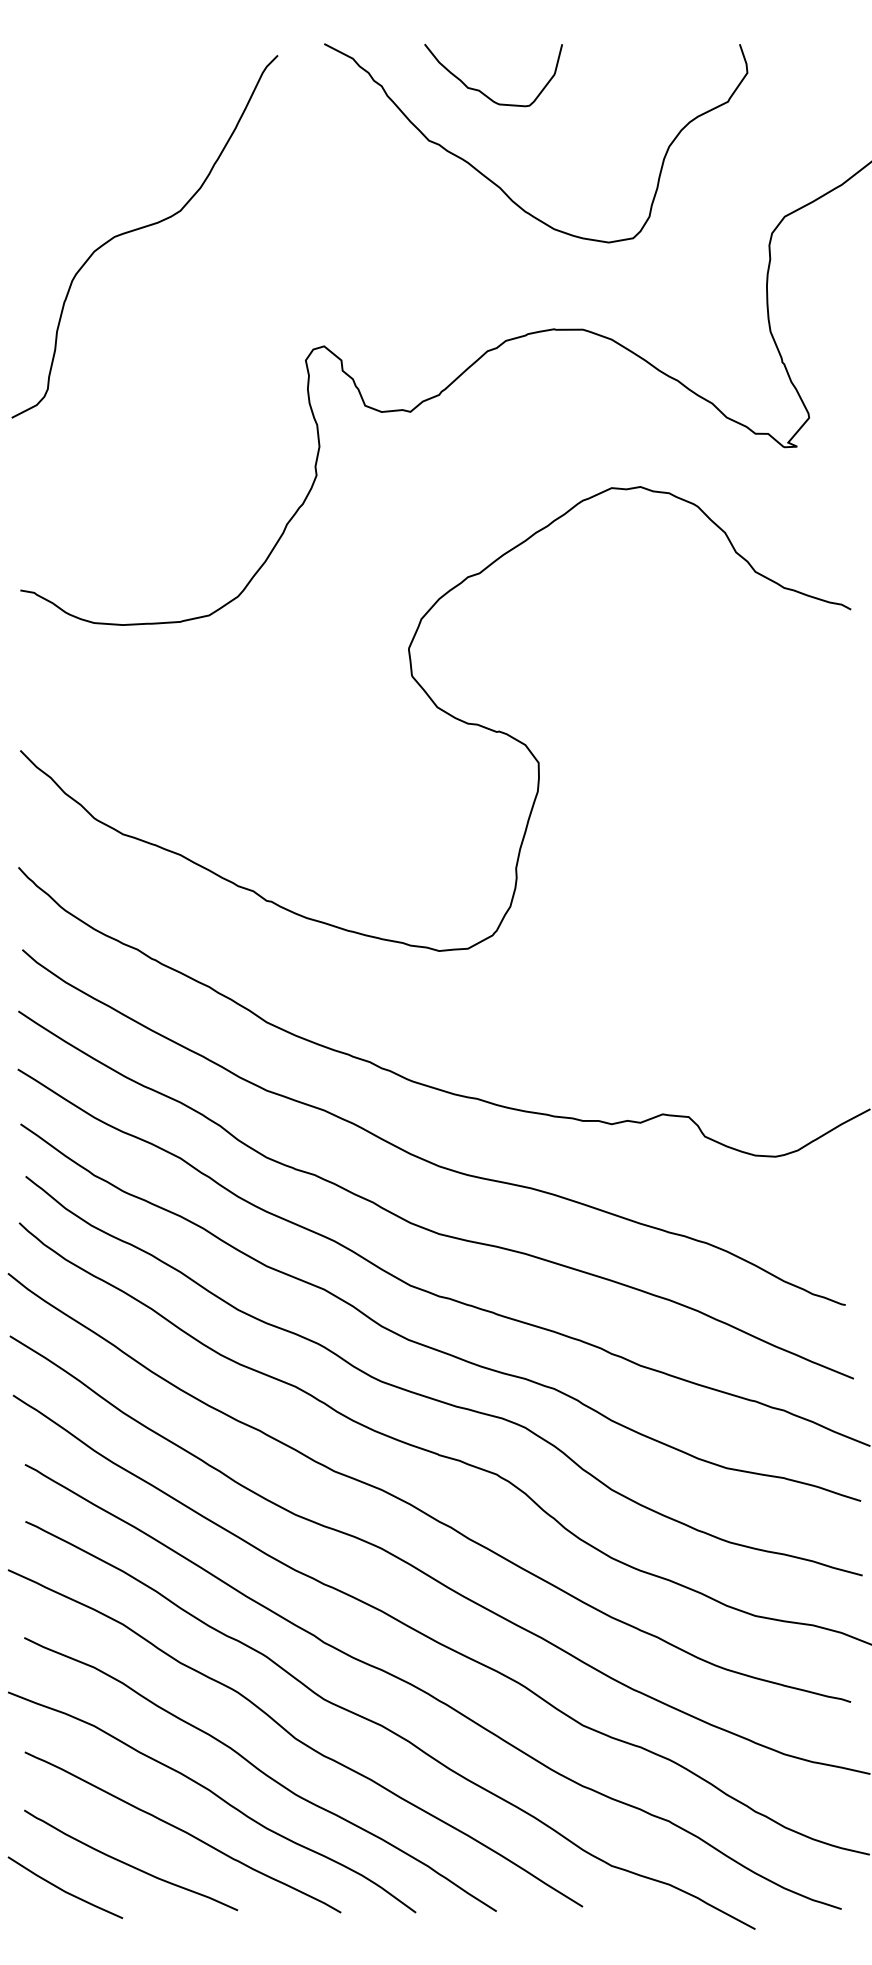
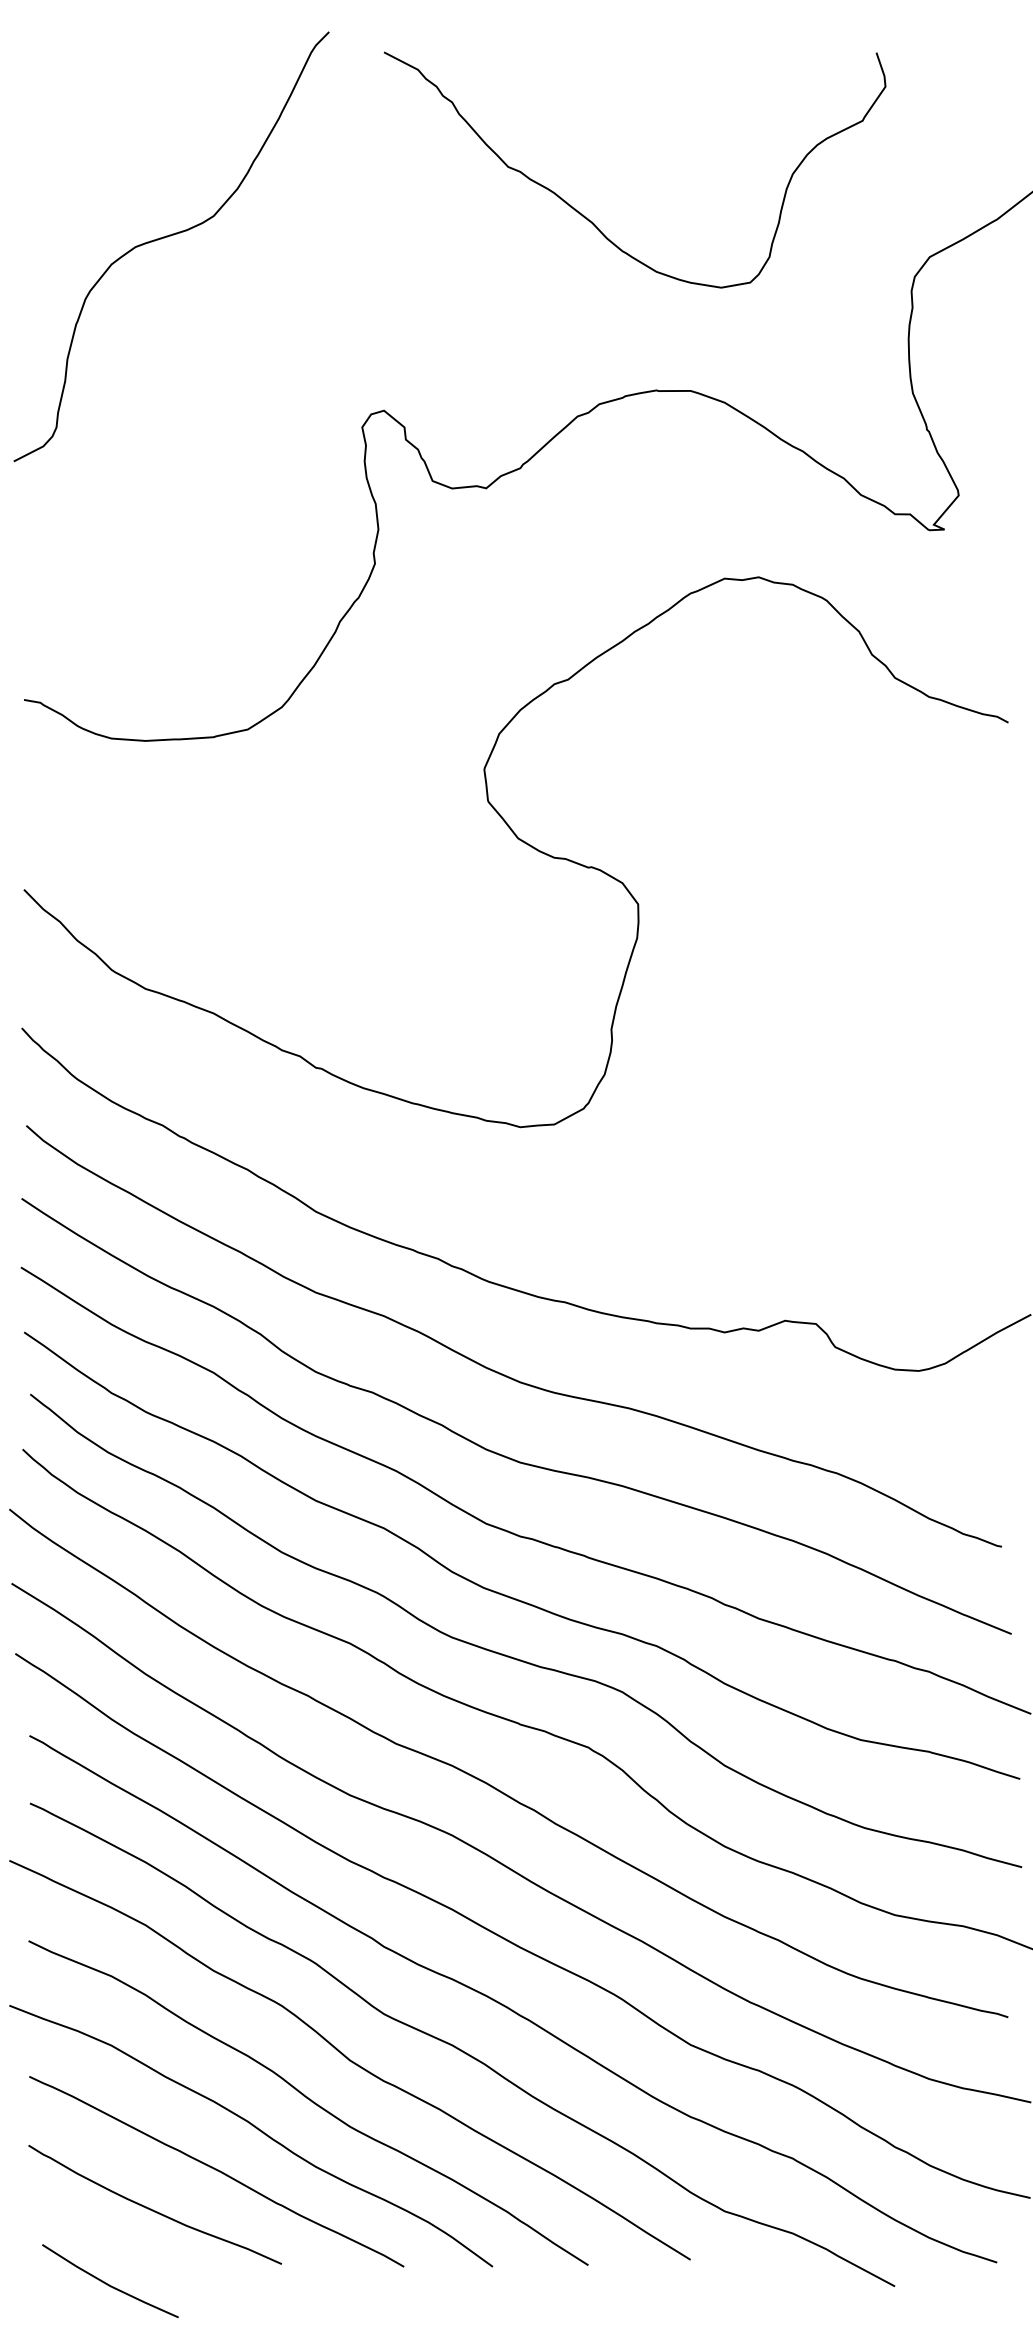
curve: (481, 91) -> (570, 108), removed
curve: (141, 228) -> (167, 237), moved
line: (63, 1889) -> (108, 2283), moved

